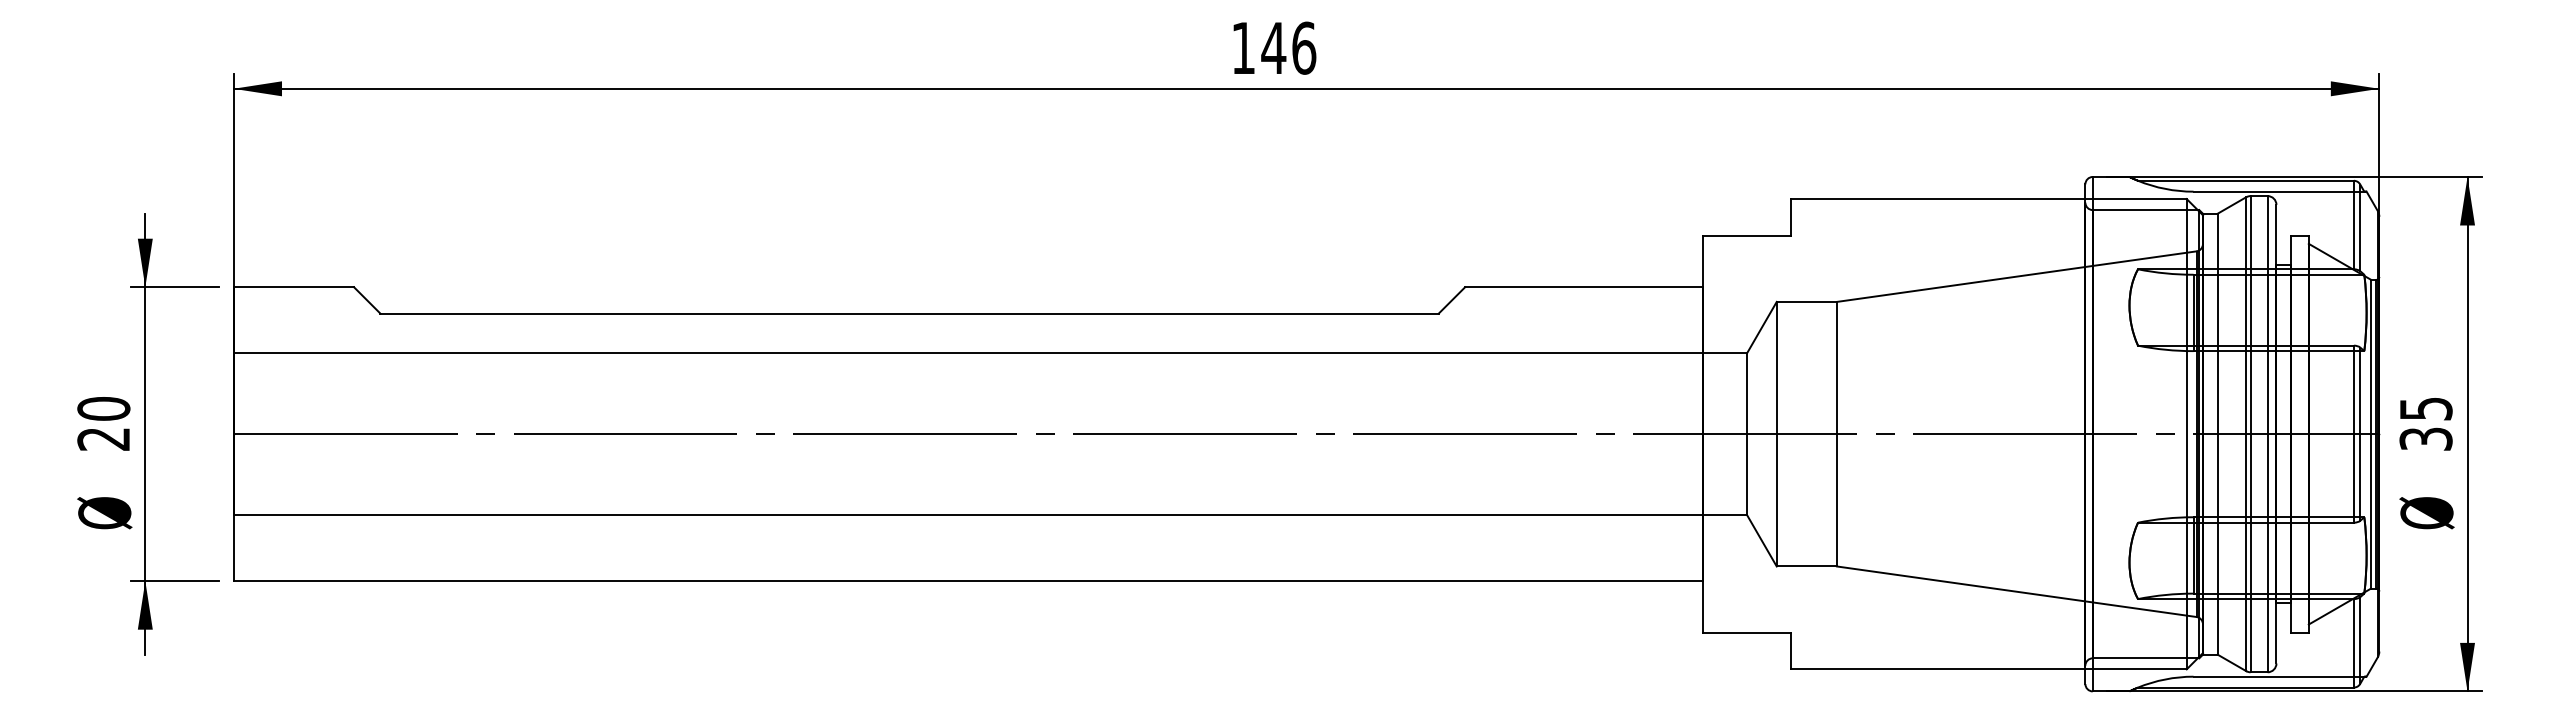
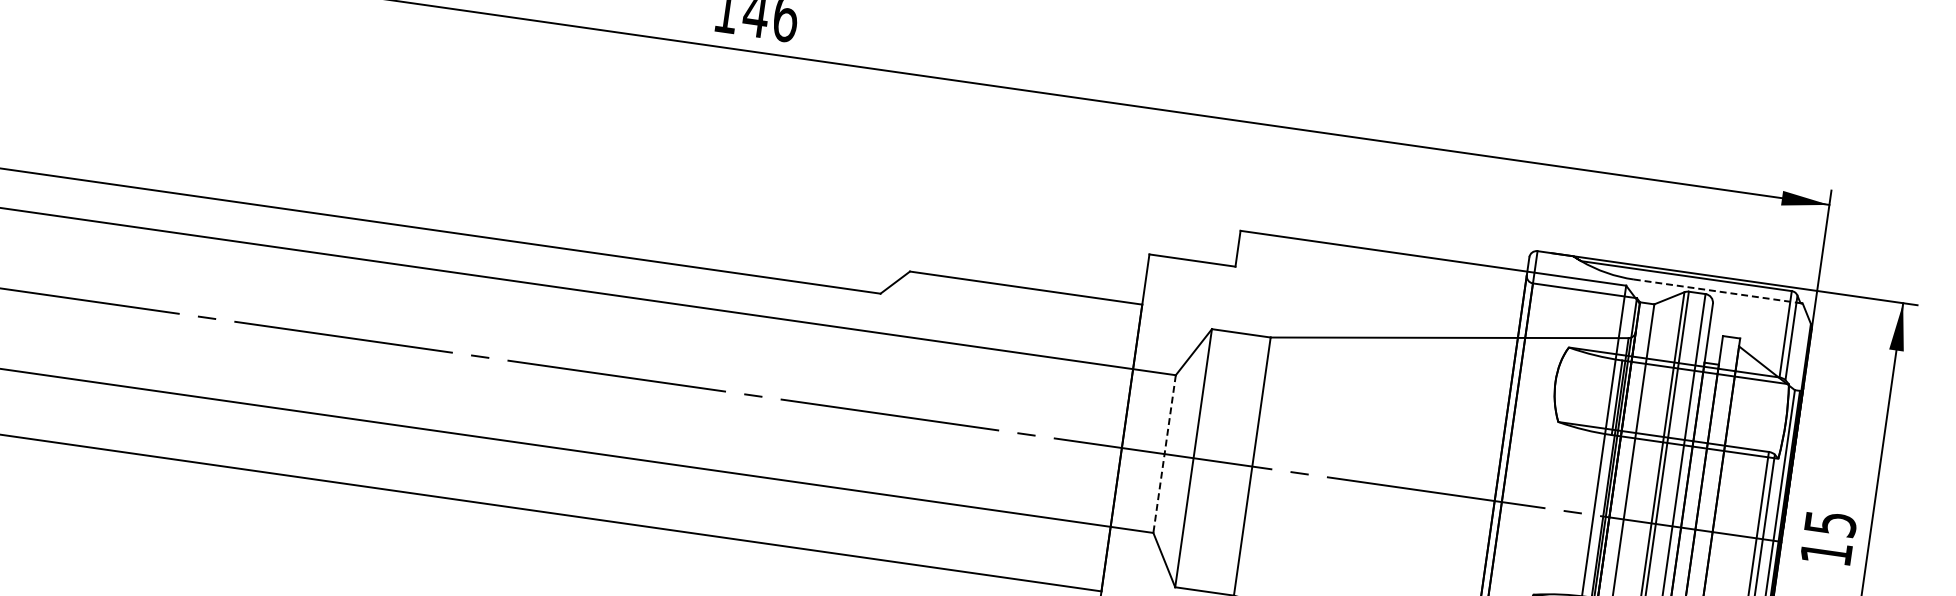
line: (2279, 191) -> (1717, 291), solid -> dashed
line: (1747, 434) -> (1165, 454), solid -> dashed
text: (2425, 438) -> (1825, 552), 35 -> 15

